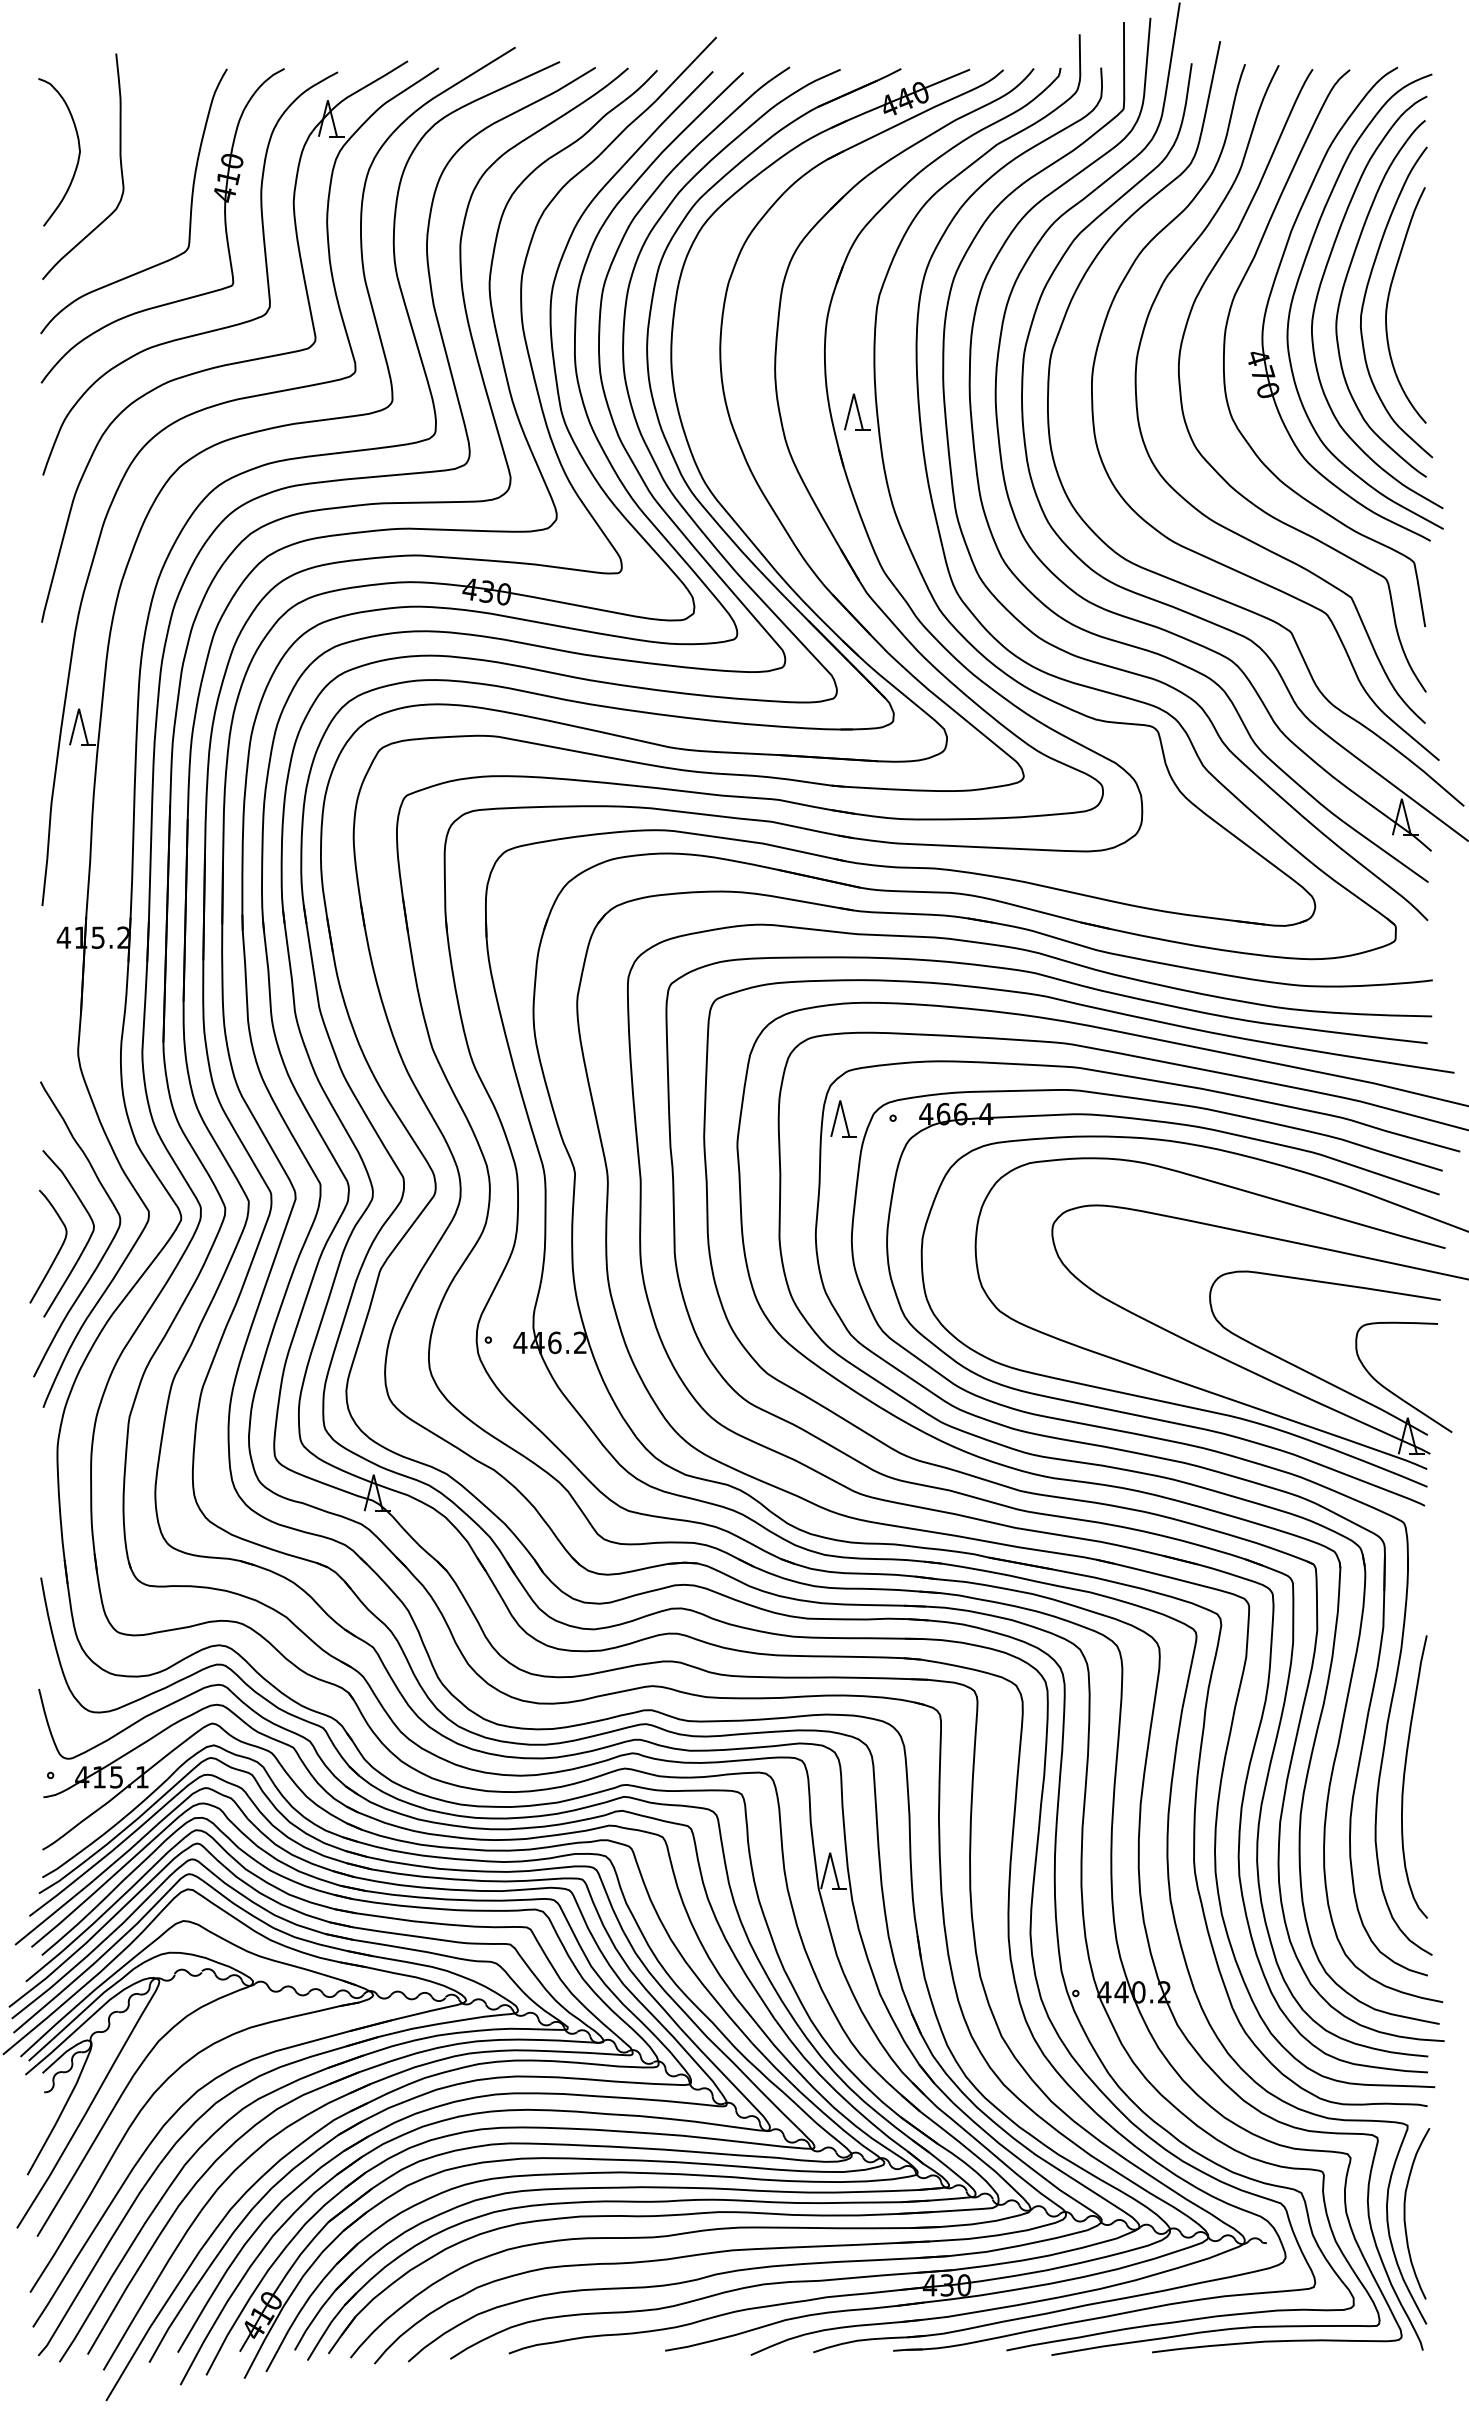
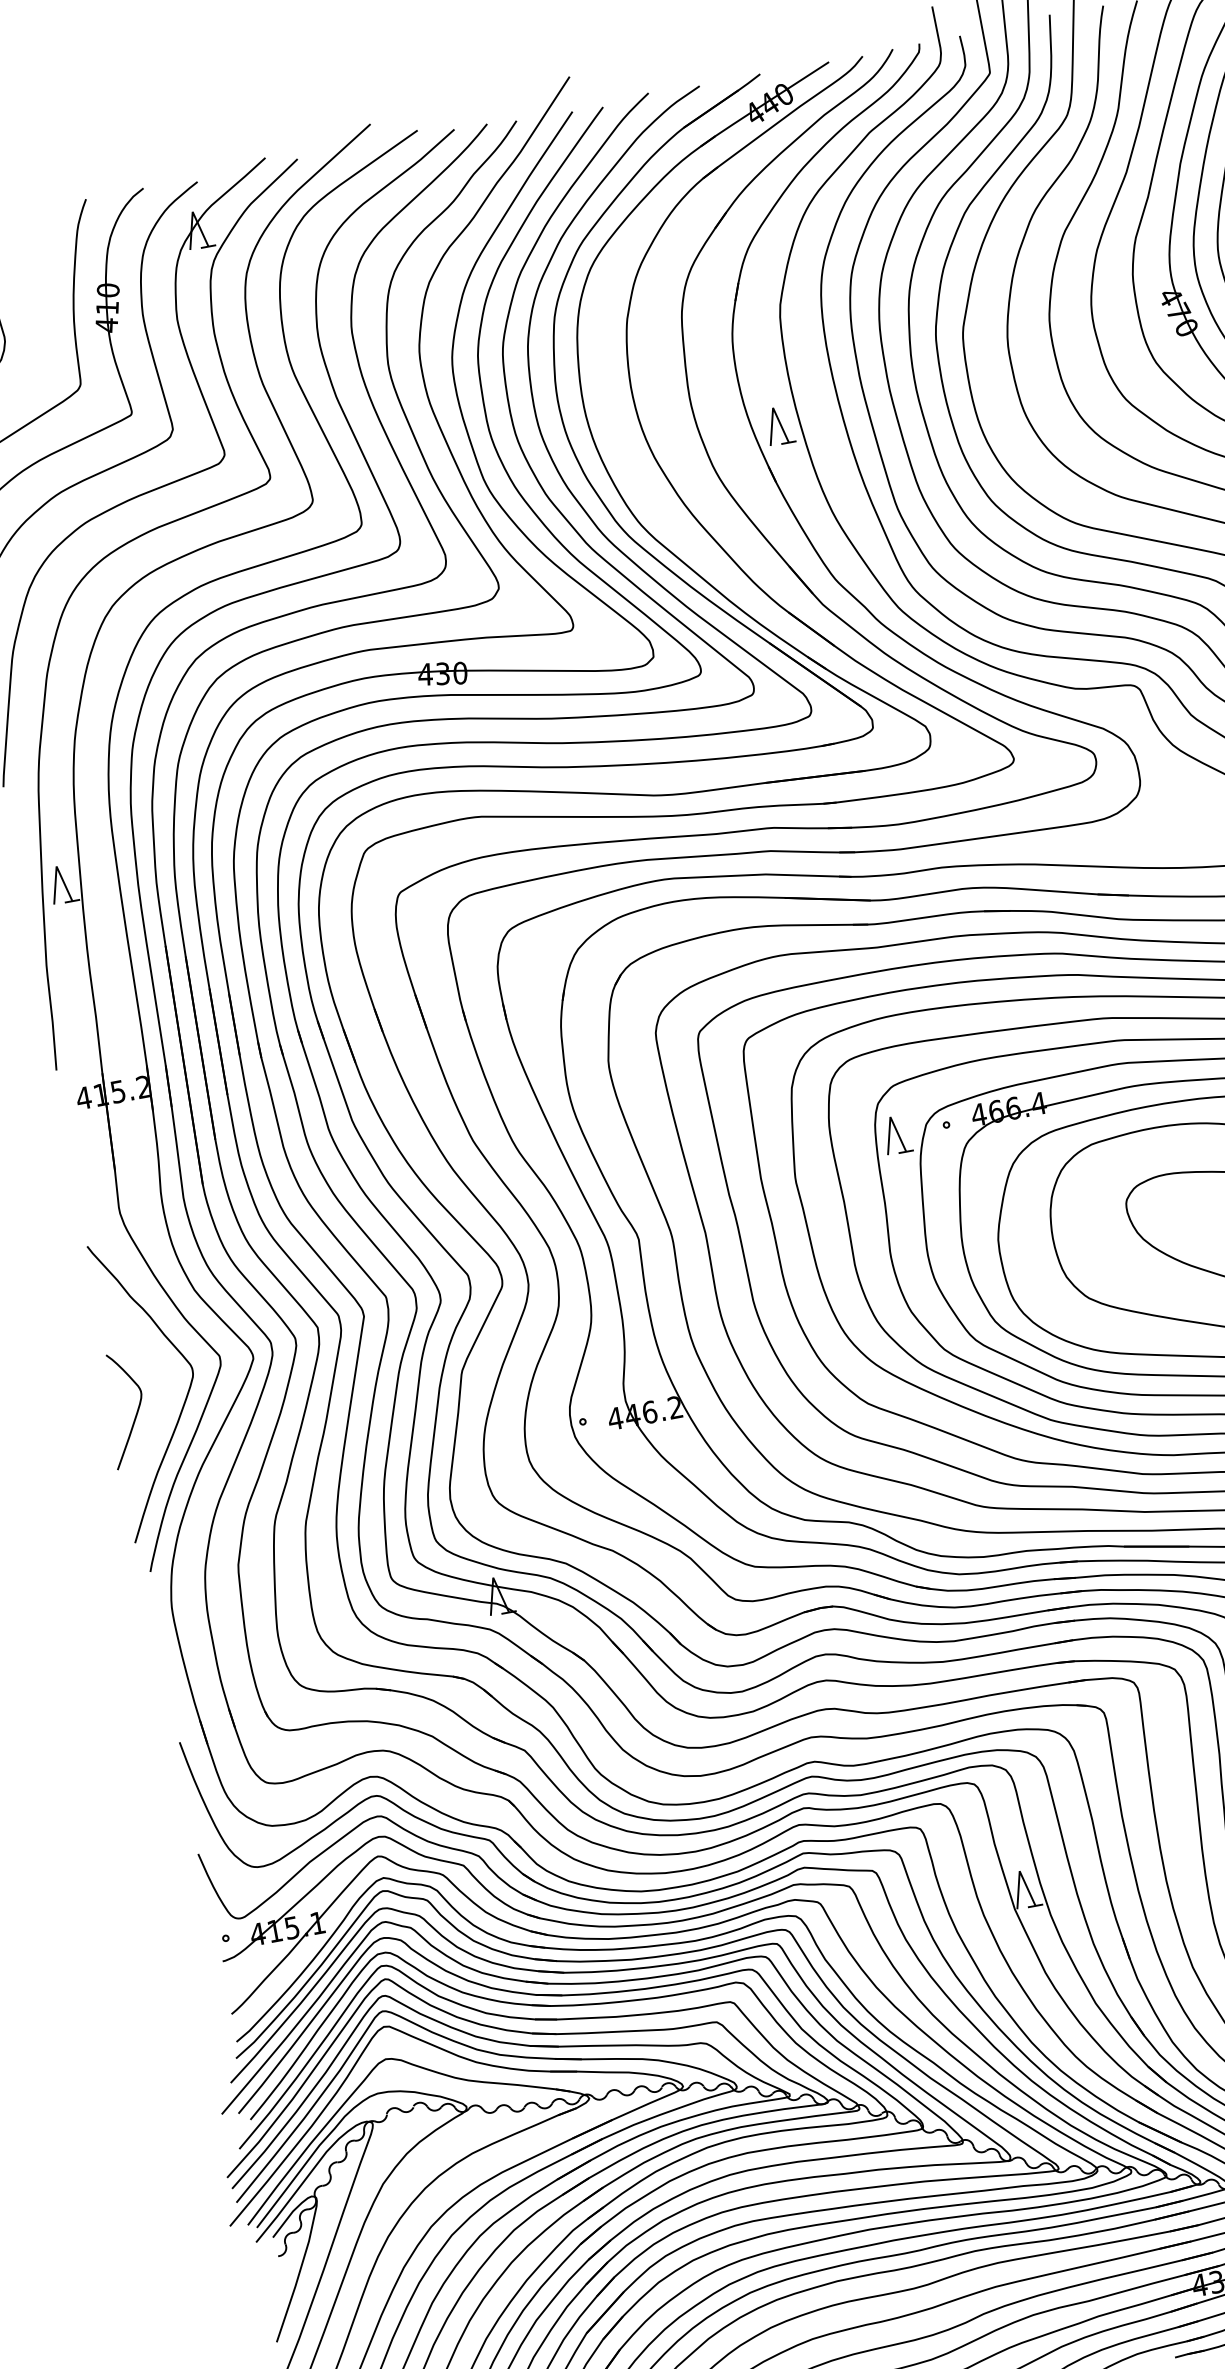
curve: (86, 1242) -> (162, 1398), removed

